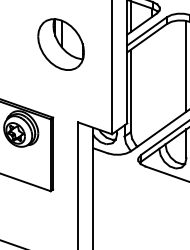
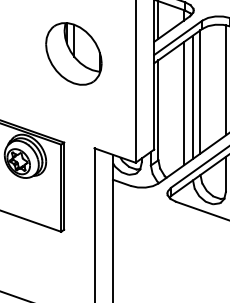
line: (165, 75) -> (200, 91), added
line: (158, 79) -> (192, 96), added
line: (151, 85) -> (183, 103), added

